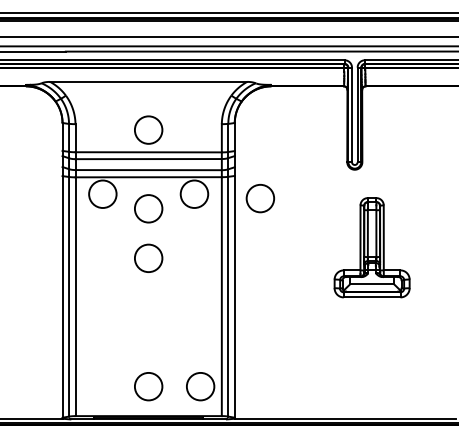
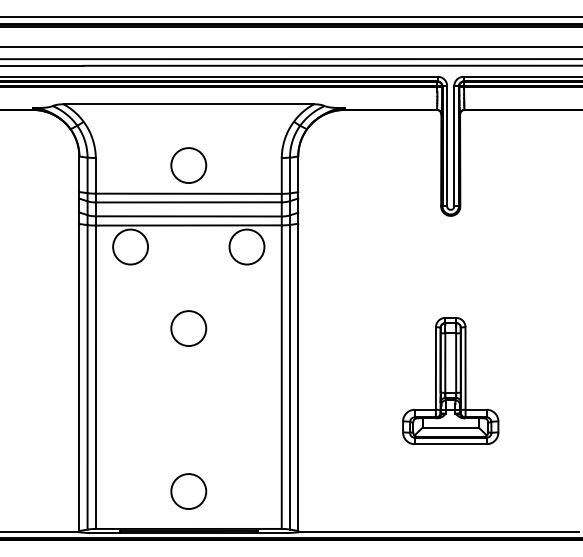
circle: (260, 198) -> (330, 252), removed
circle: (148, 208) -> (188, 265), removed
part: (371, 247) -> (450, 380), moved
circle: (200, 386) -> (254, 491), removed

